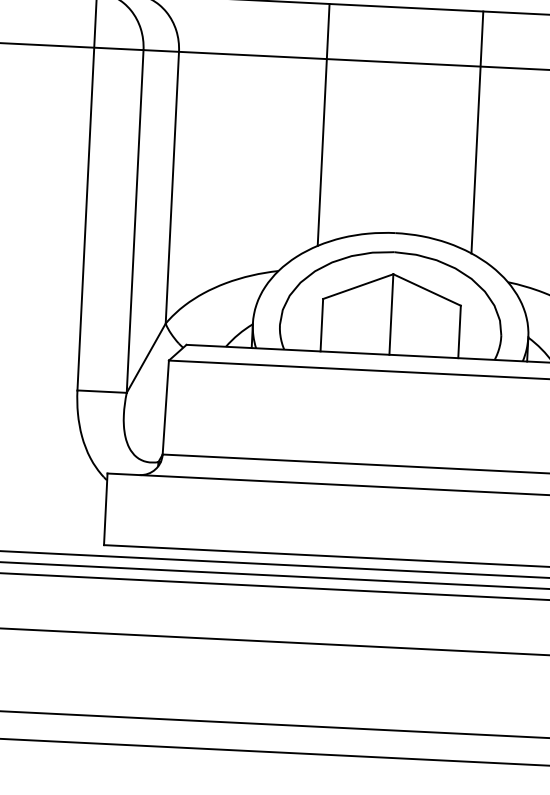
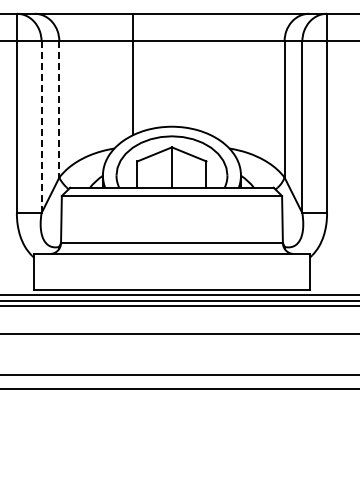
line: (477, 132) -> (210, 74), removed
line: (172, 189) -> (59, 110), solid -> dashed
line: (134, 221) -> (41, 127), solid -> dashed

